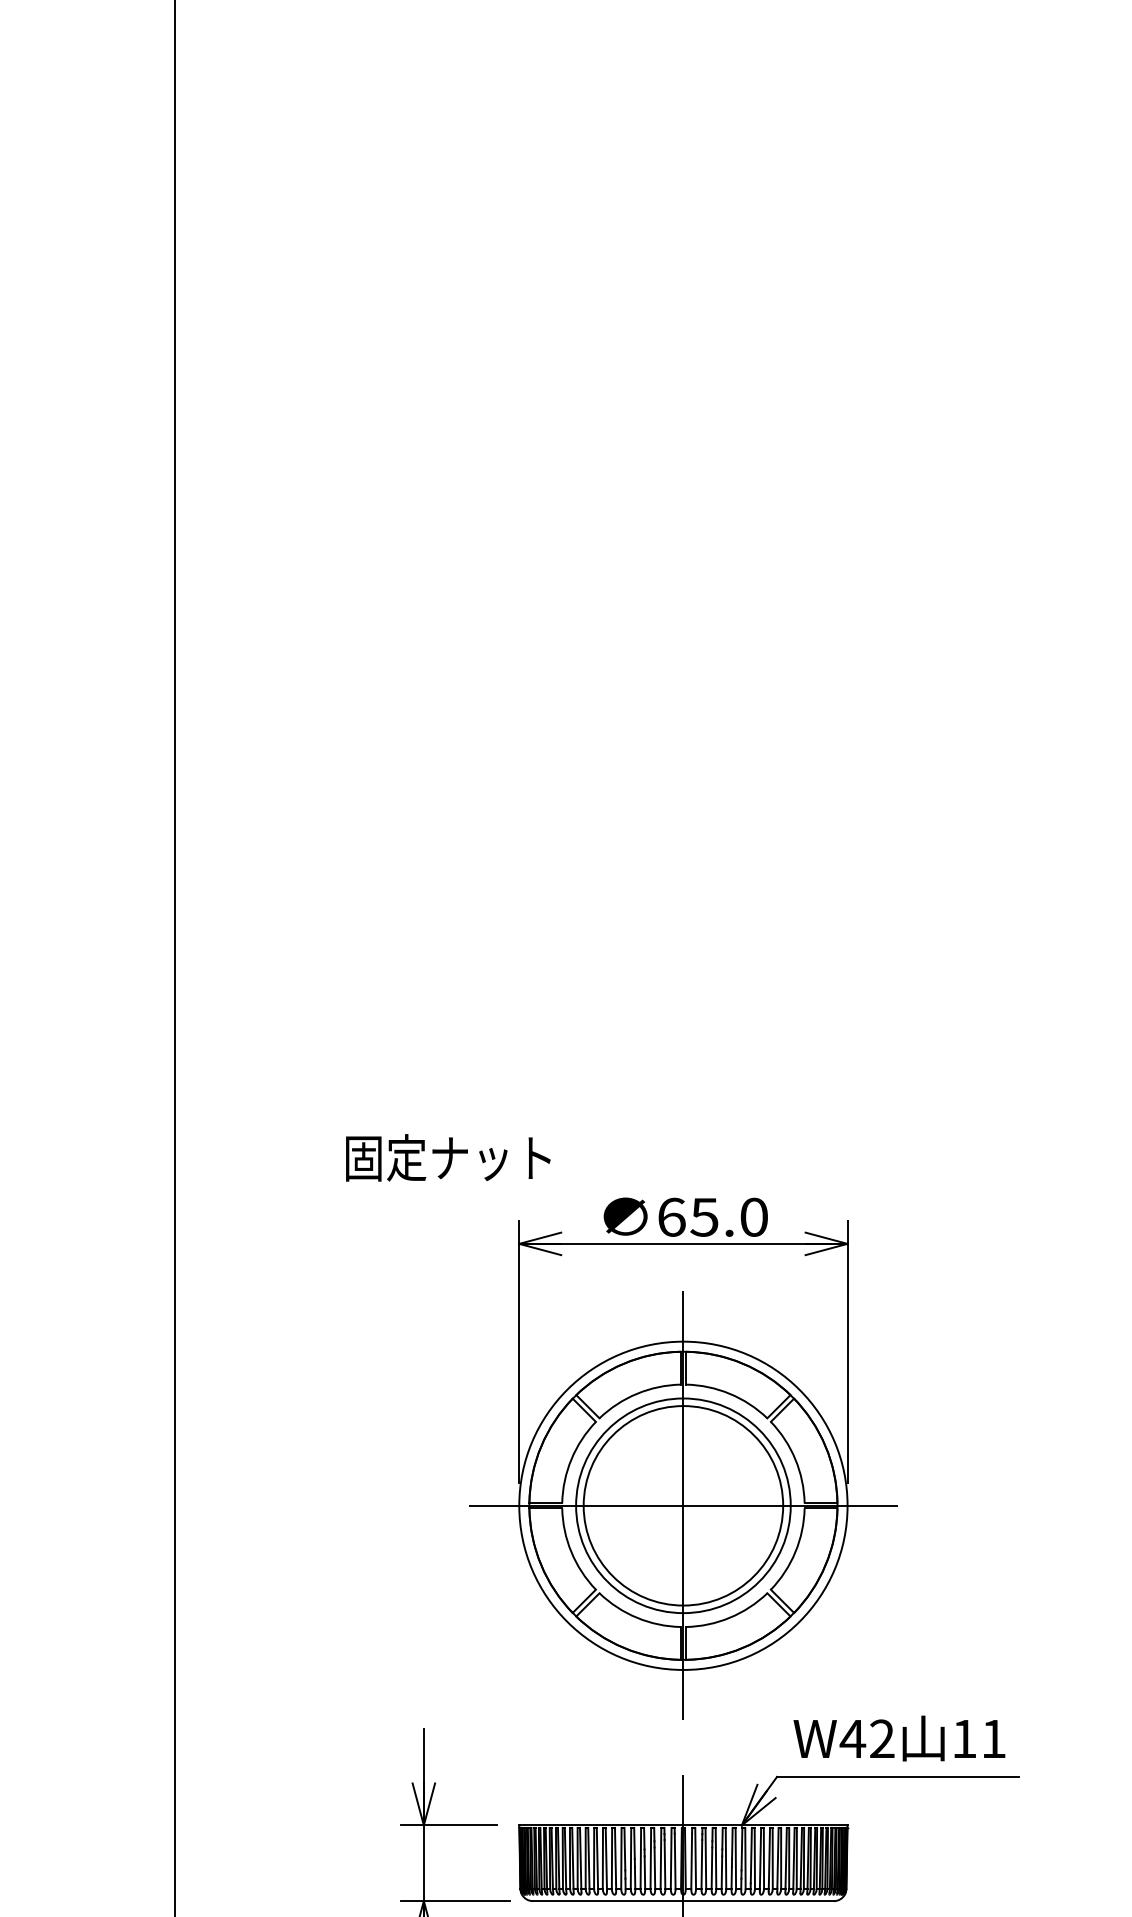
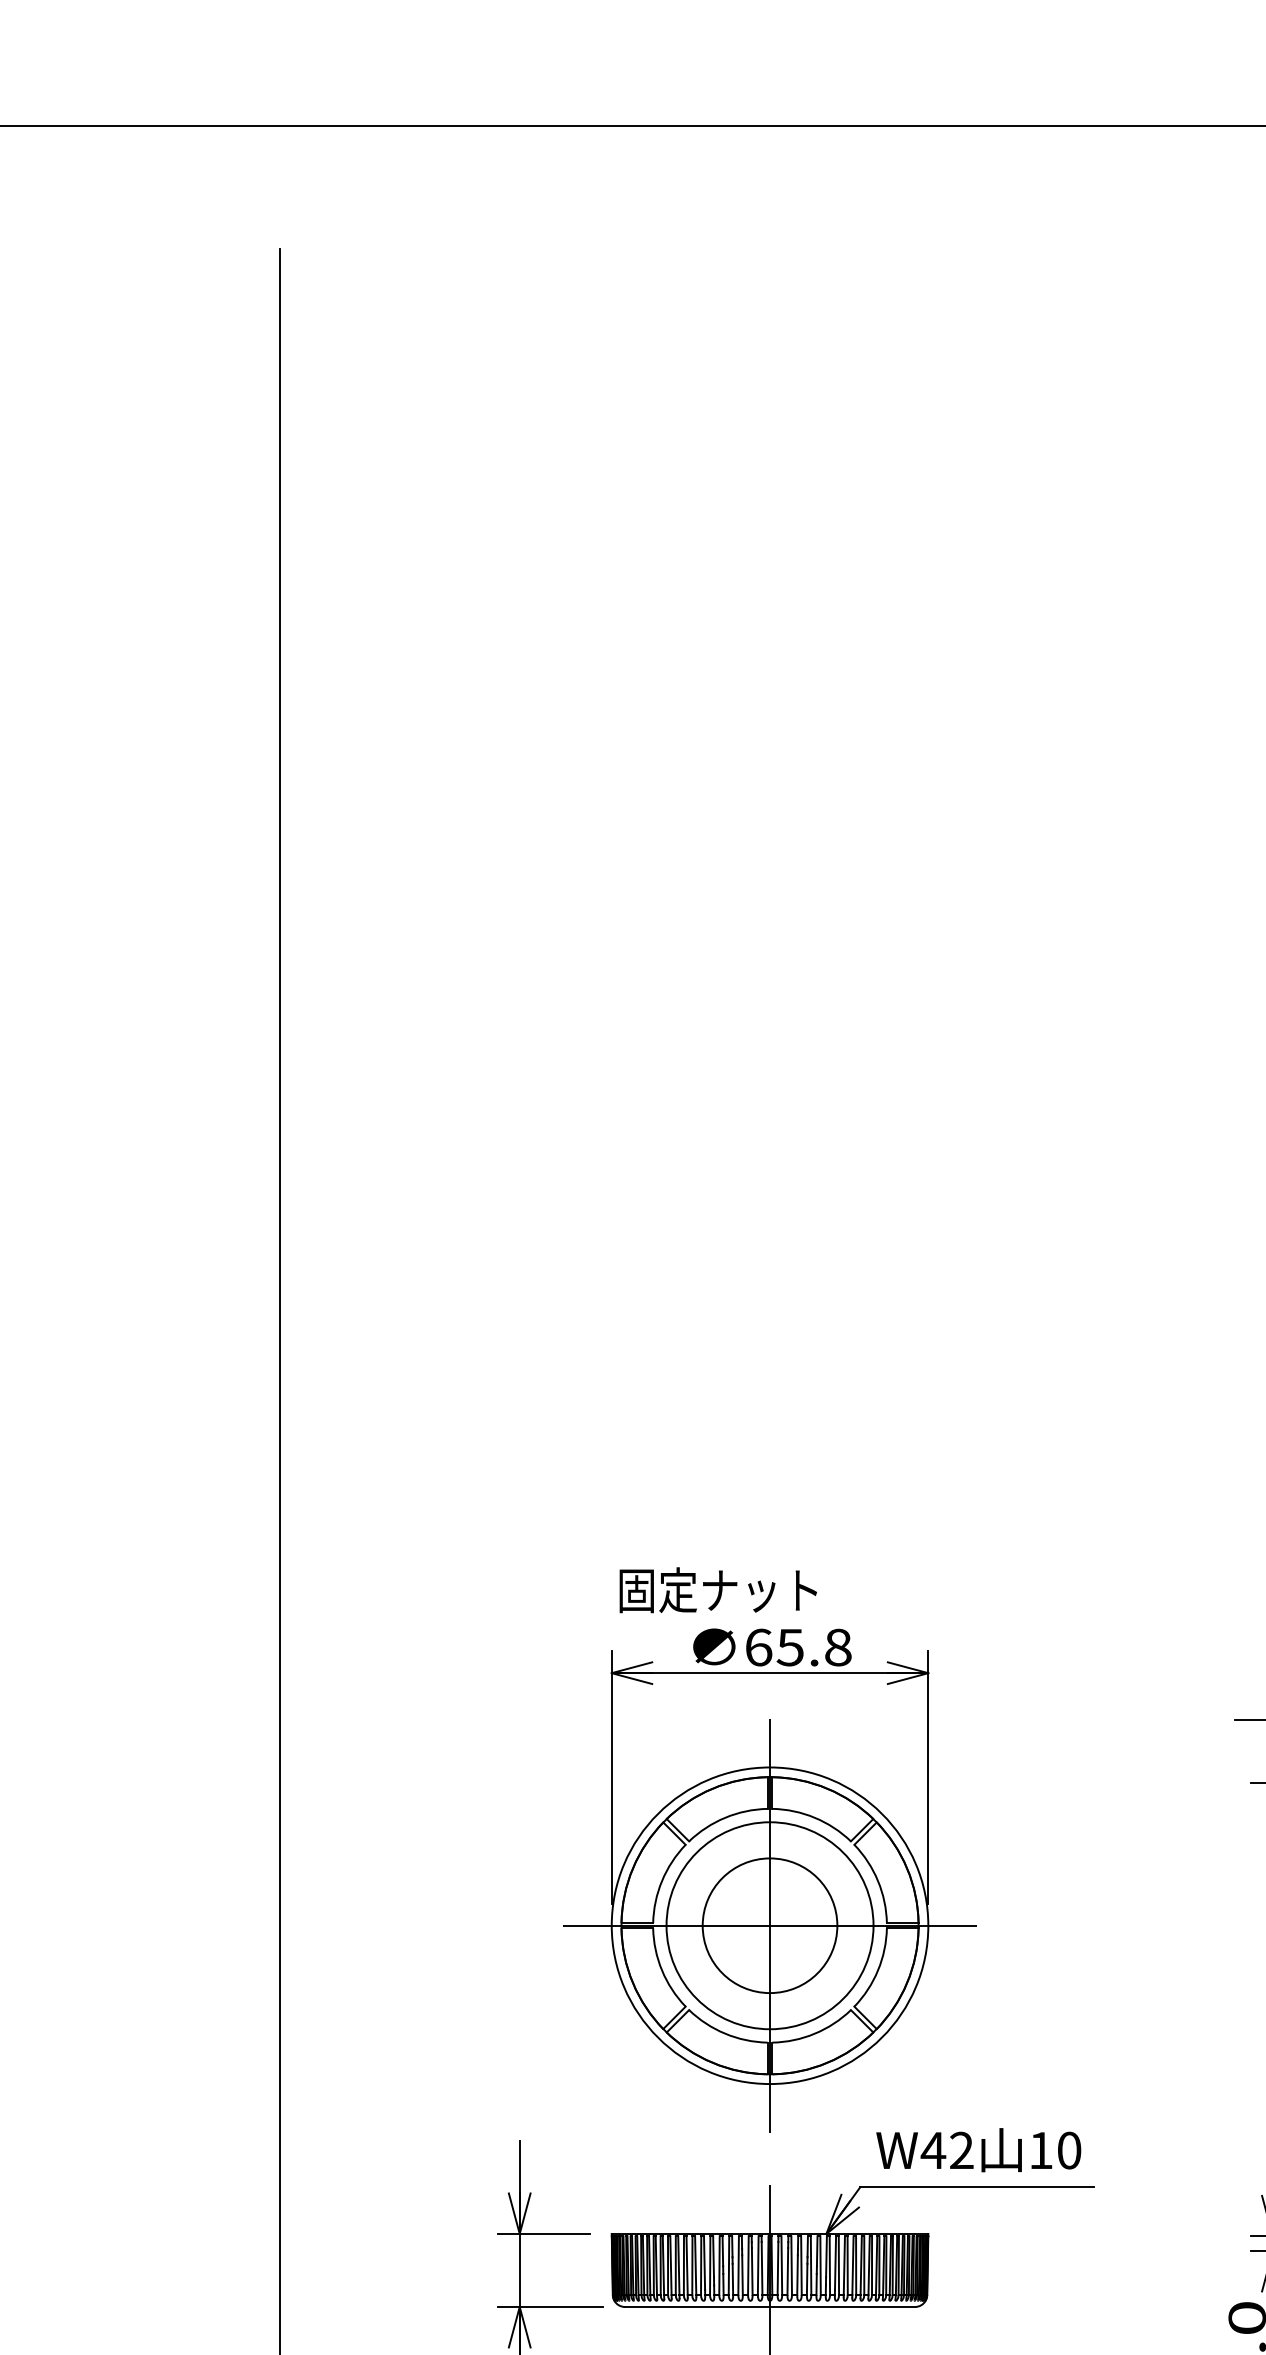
text: (447, 1158) -> (717, 1590), moved
text: (754, 1217) -> (838, 1647), 65.0 -> 65.8
circle: (682, 1505) -> (769, 1925), size x0.7
text: (993, 1738) -> (1069, 2150), 11 -> 10

